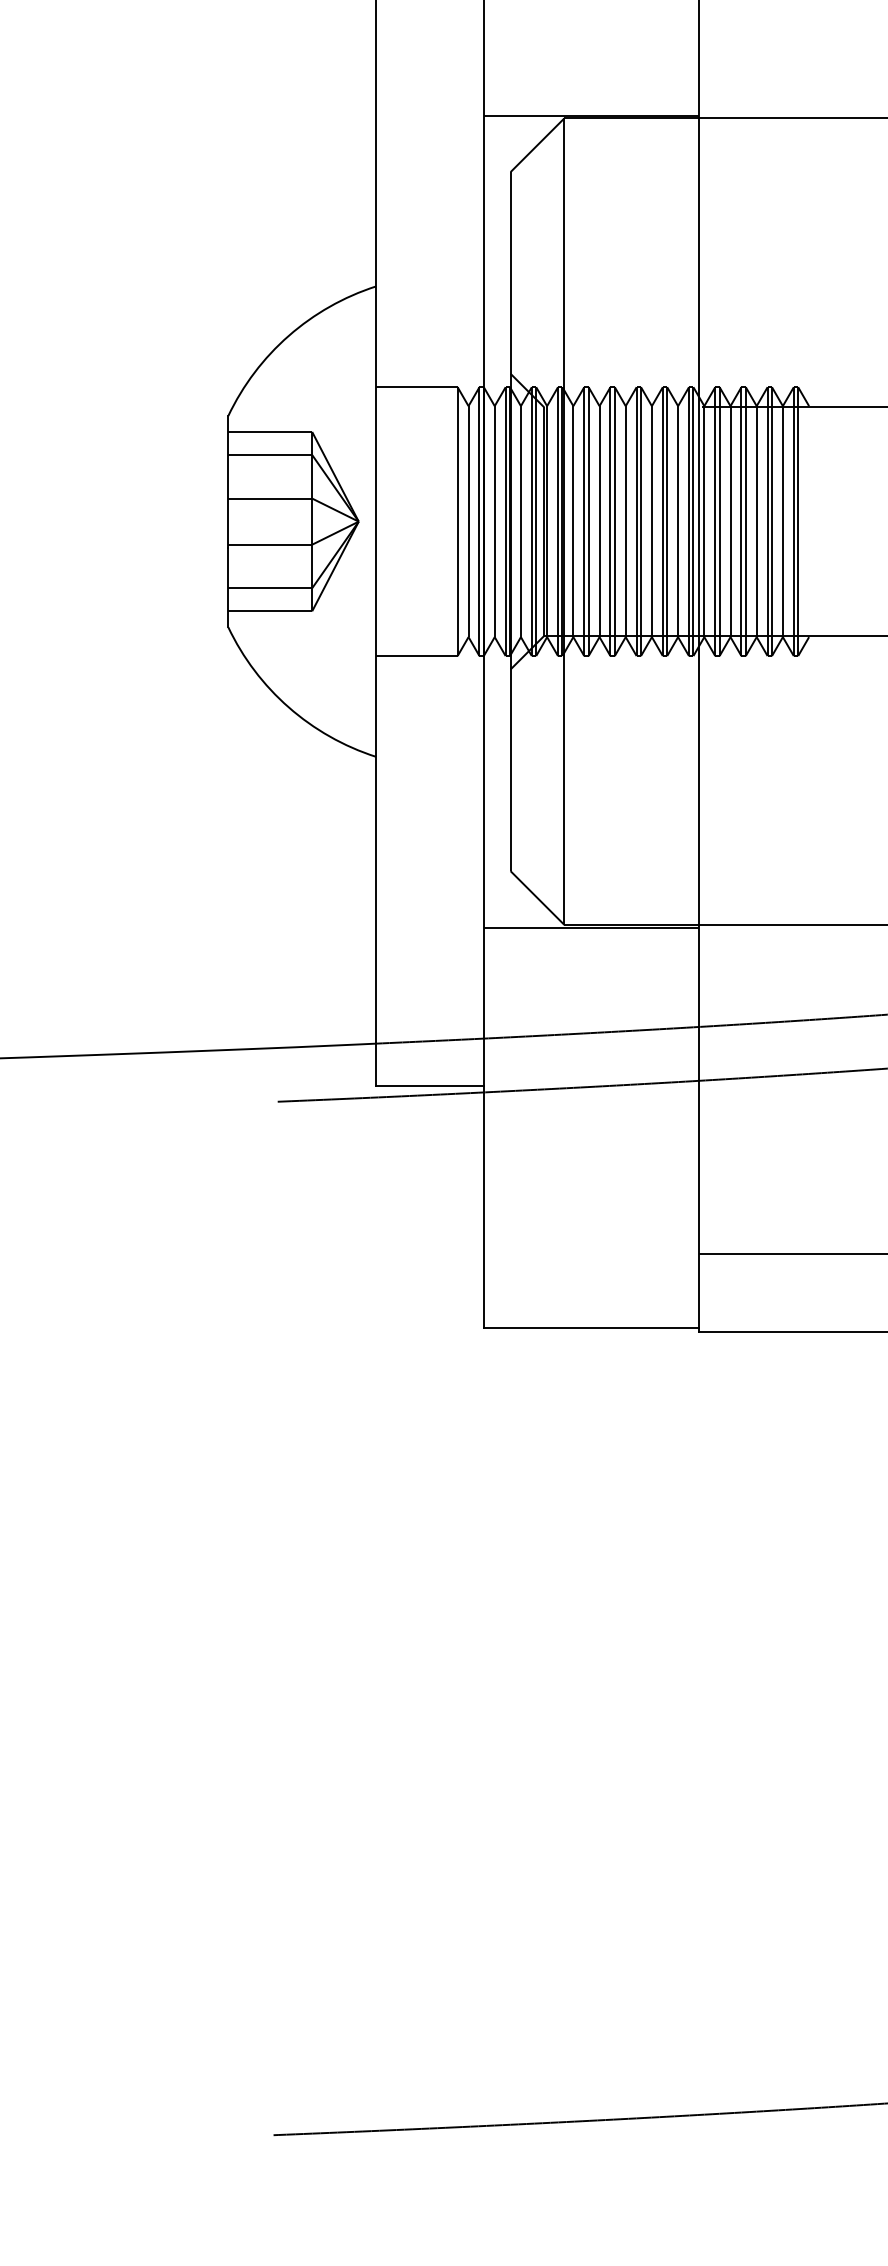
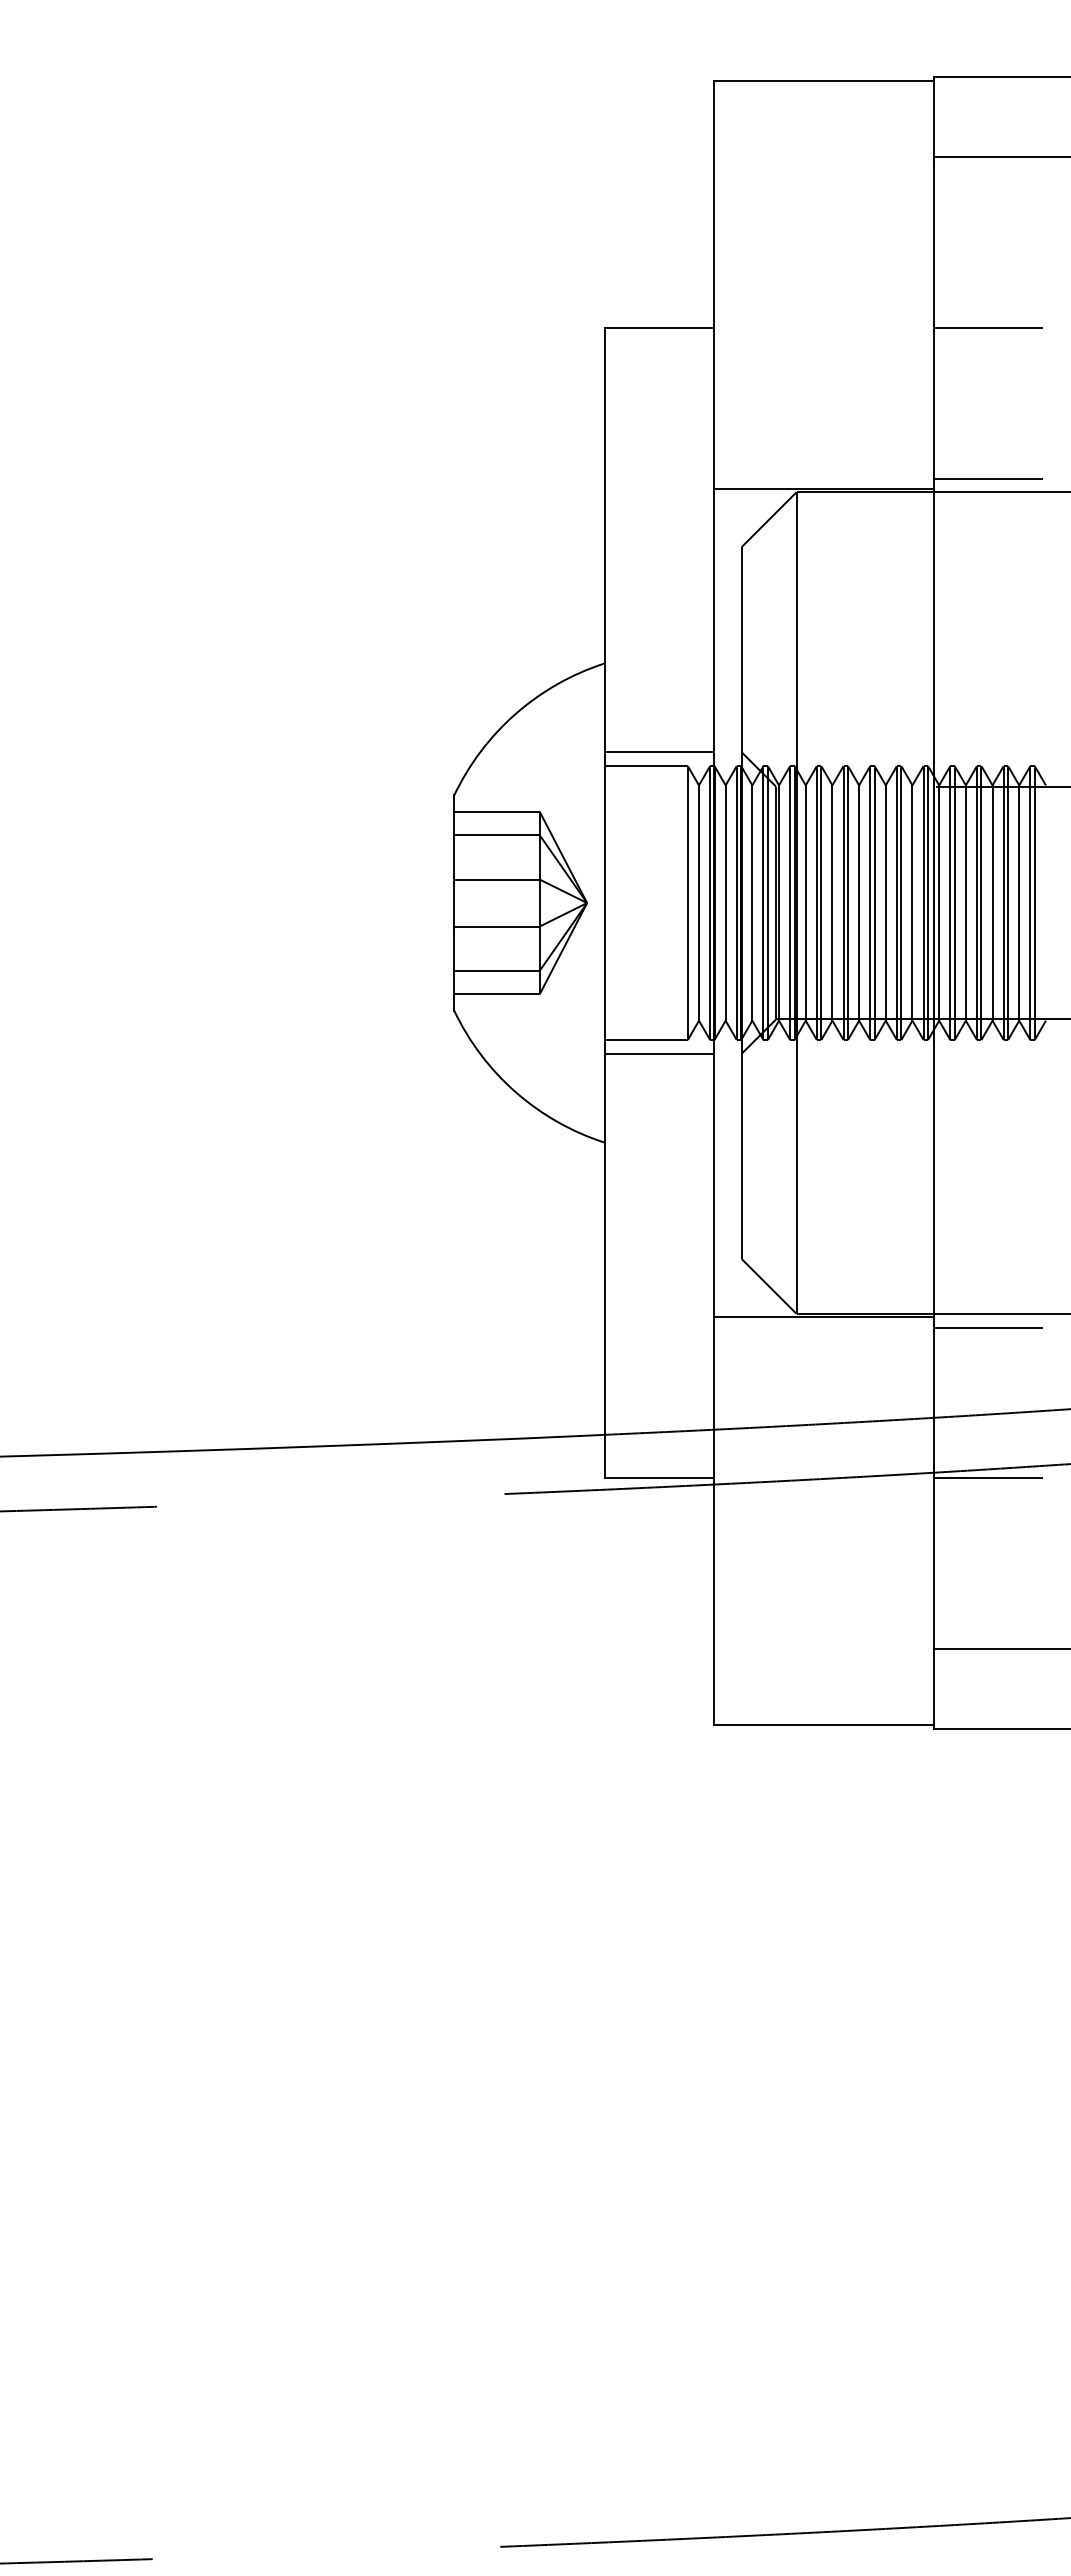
line: (752, 104) -> (988, 478), added
line: (429, 373) -> (659, 752), added
line: (429, 669) -> (659, 1053), added
line: (752, 938) -> (988, 1327), added
line: (752, 1086) -> (988, 1478), added

